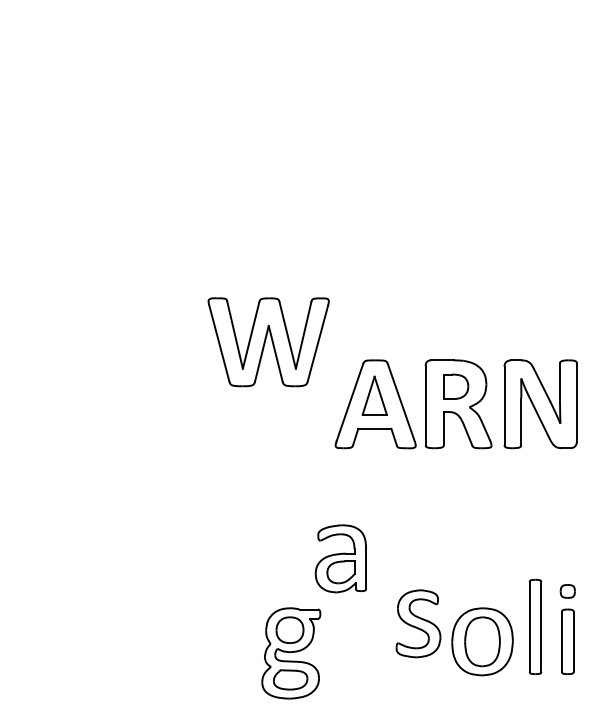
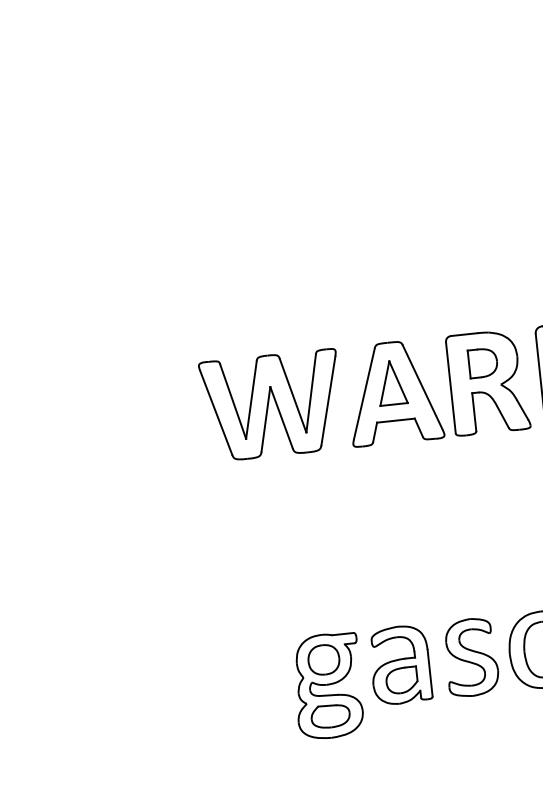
part: (268, 342) -> (272, 405), moved
part: (340, 558) -> (399, 664), moved
part: (418, 623) -> (471, 657), moved

